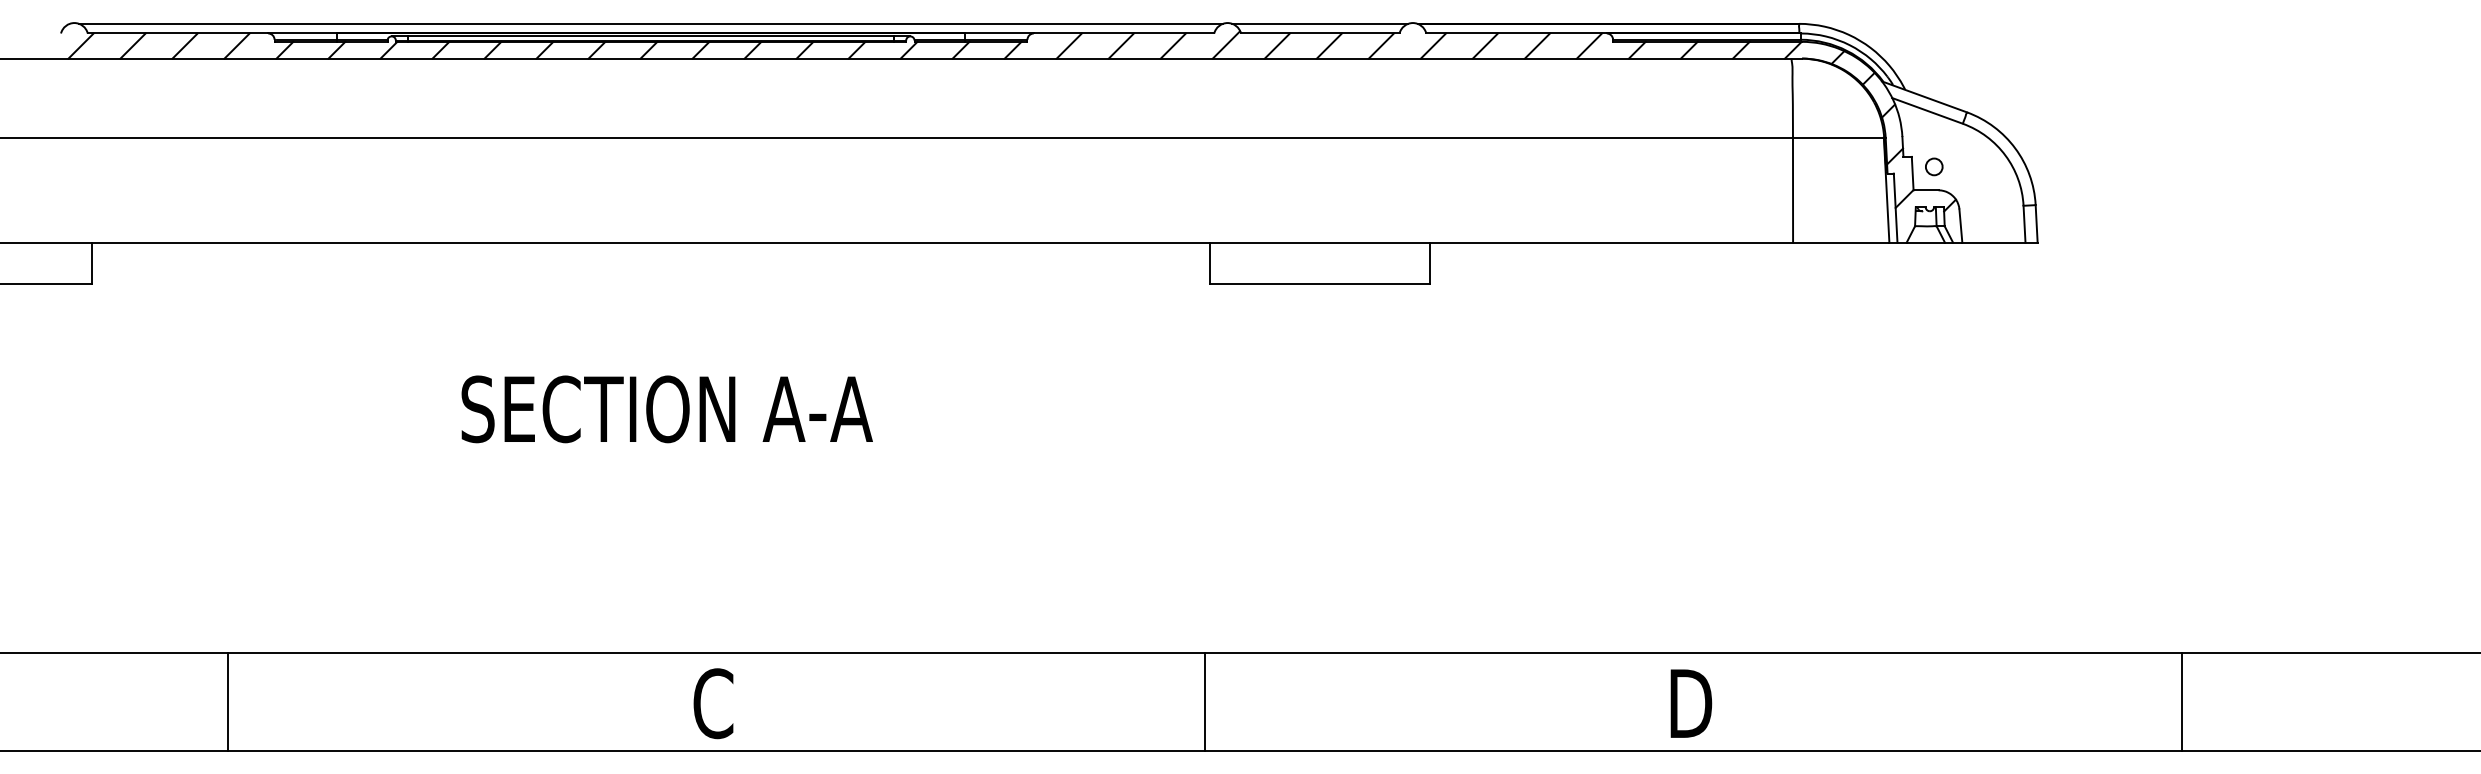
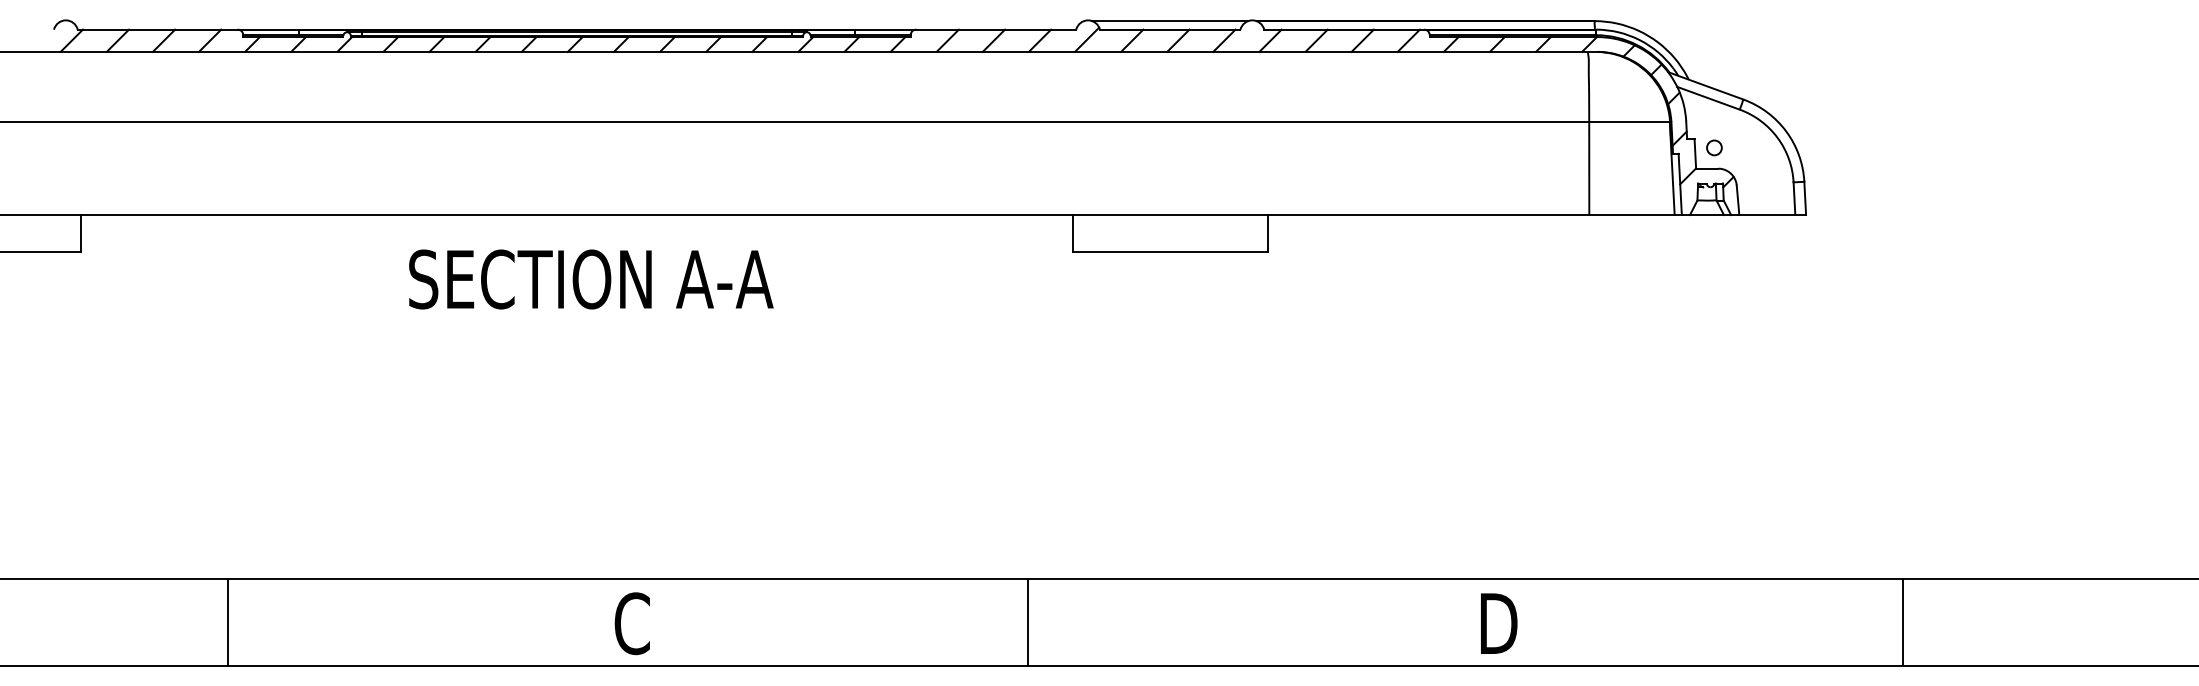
line: (650, 23) -> (576, 20), removed
text: (666, 409) -> (590, 279), moved
line: (228, 701) -> (228, 621), moved
line: (1205, 701) -> (1028, 621), moved
line: (2181, 701) -> (1902, 621), moved

